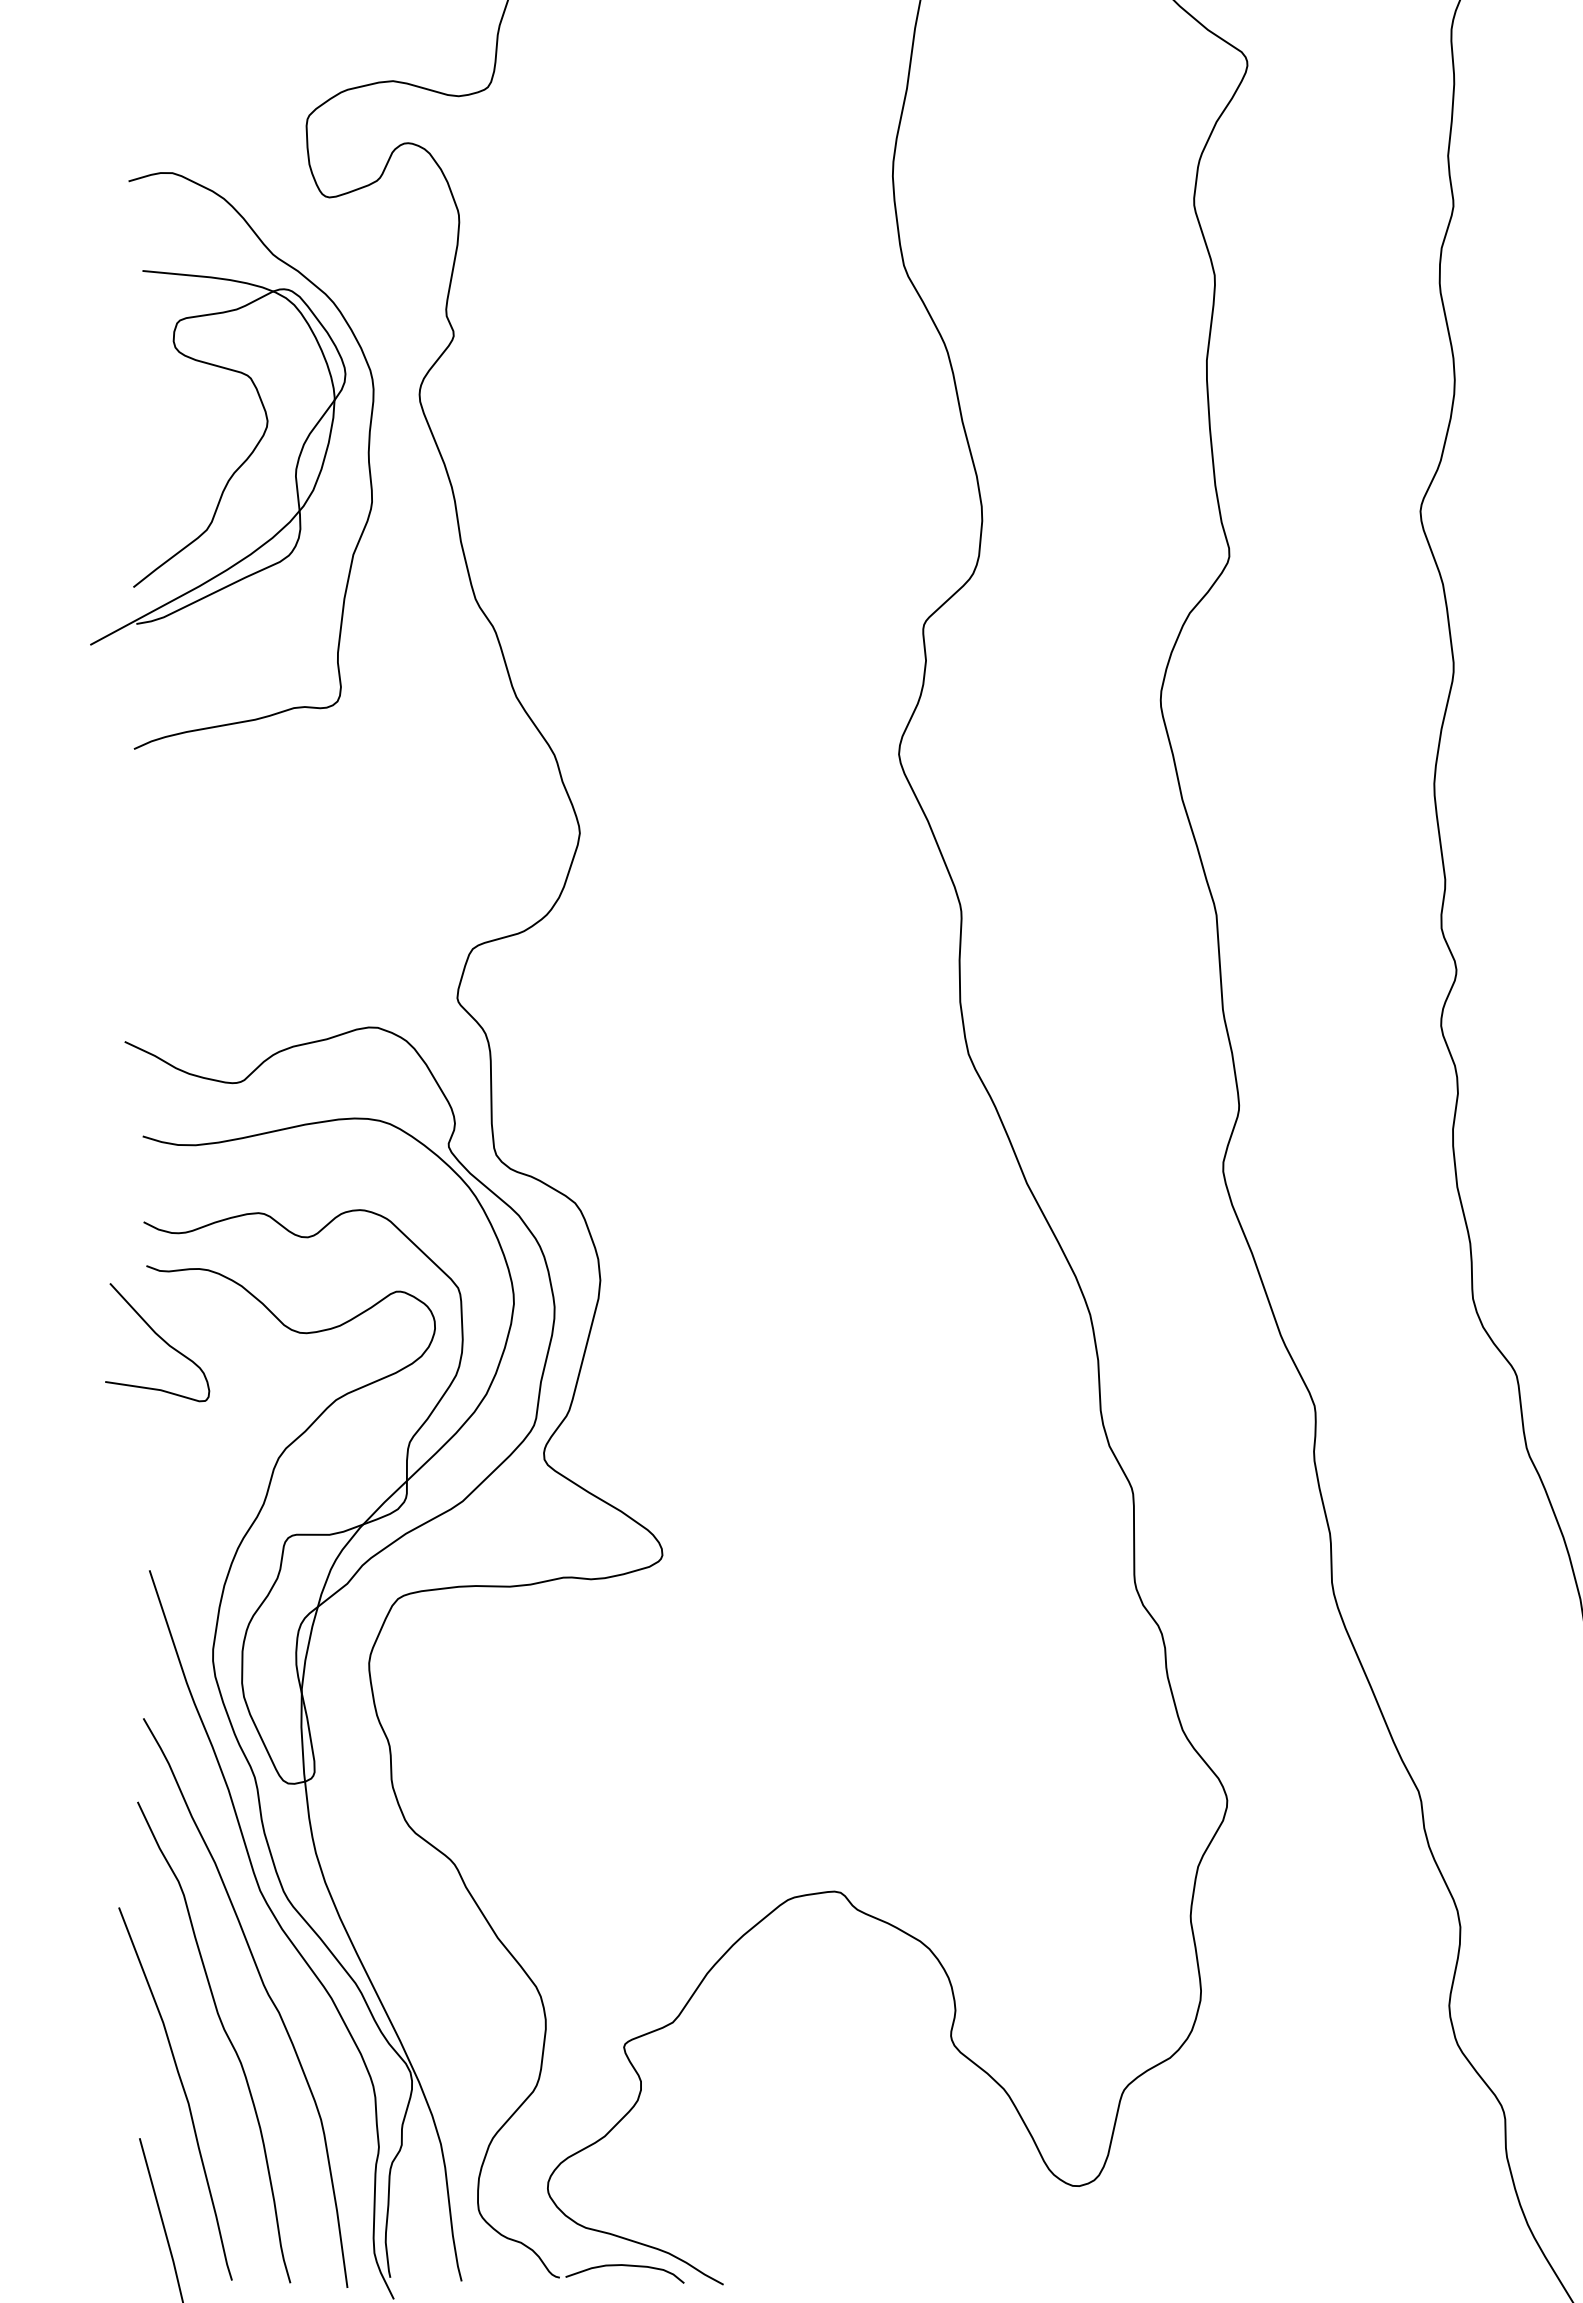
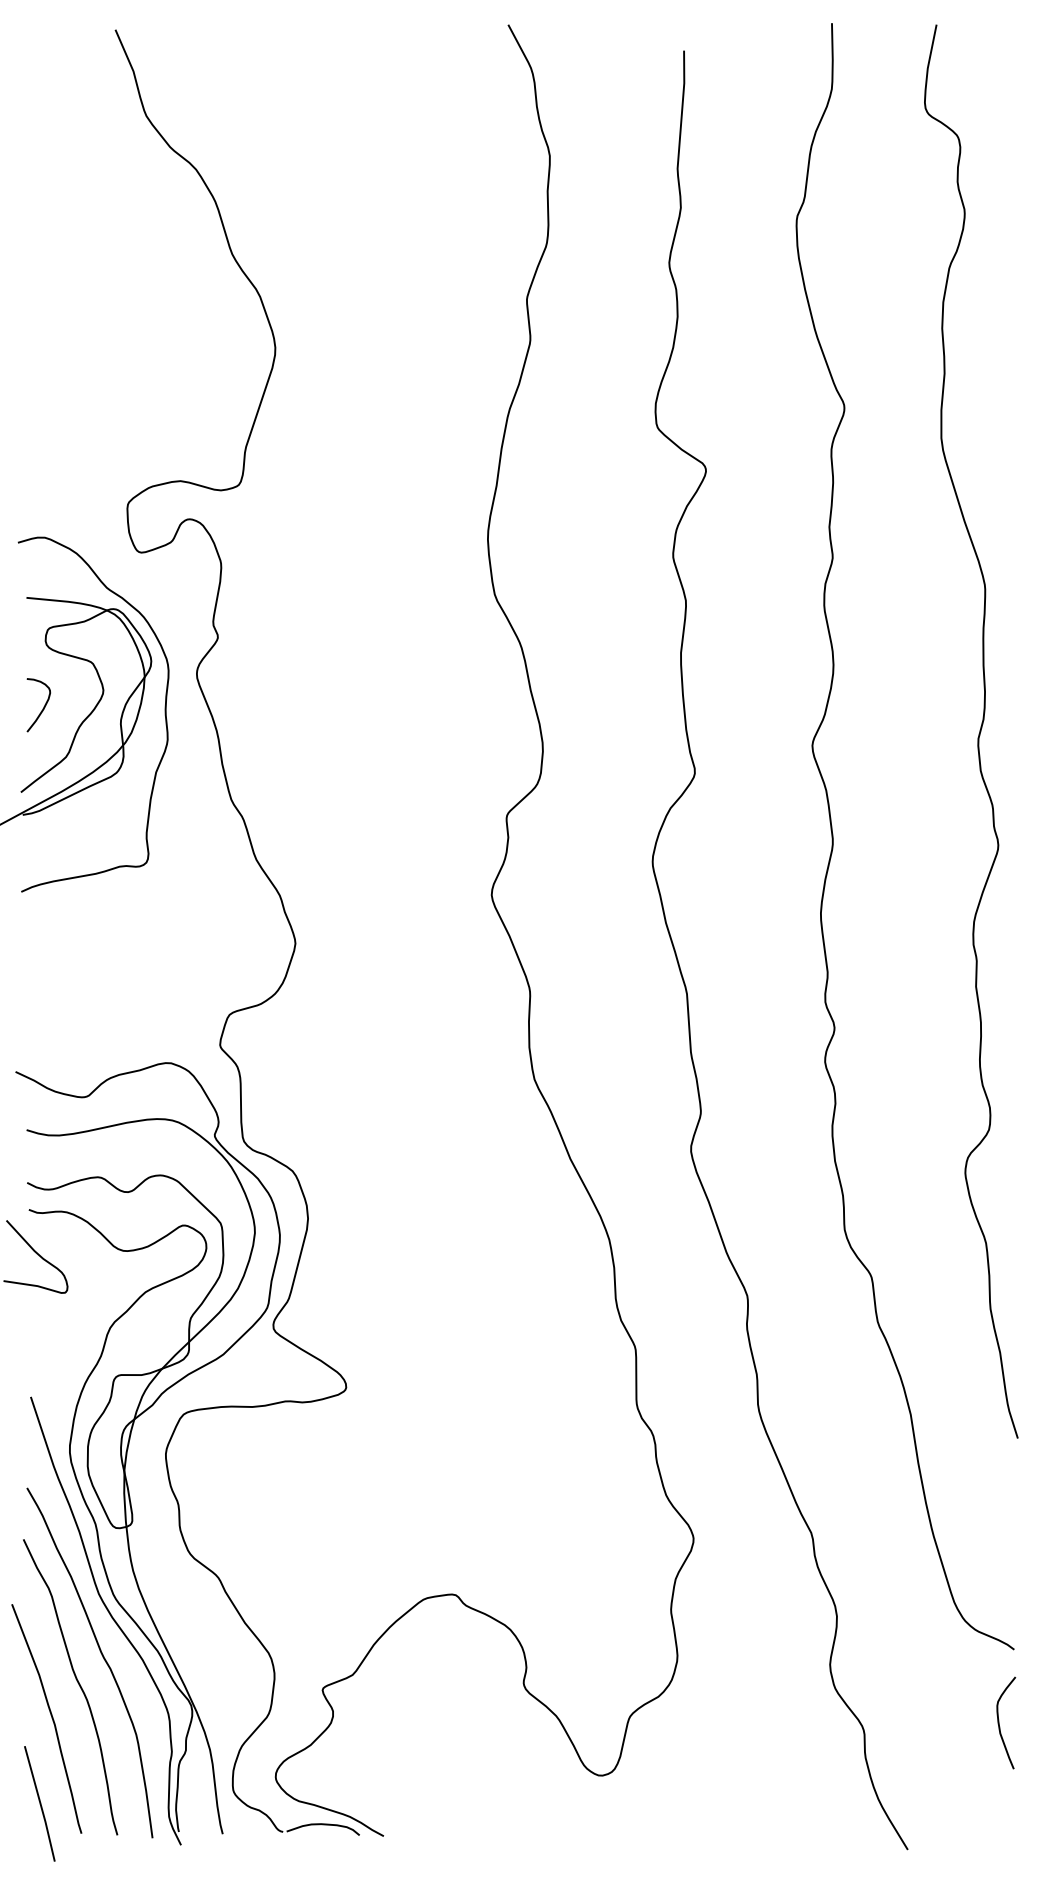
curve: (168, 450) -> (42, 708), added

